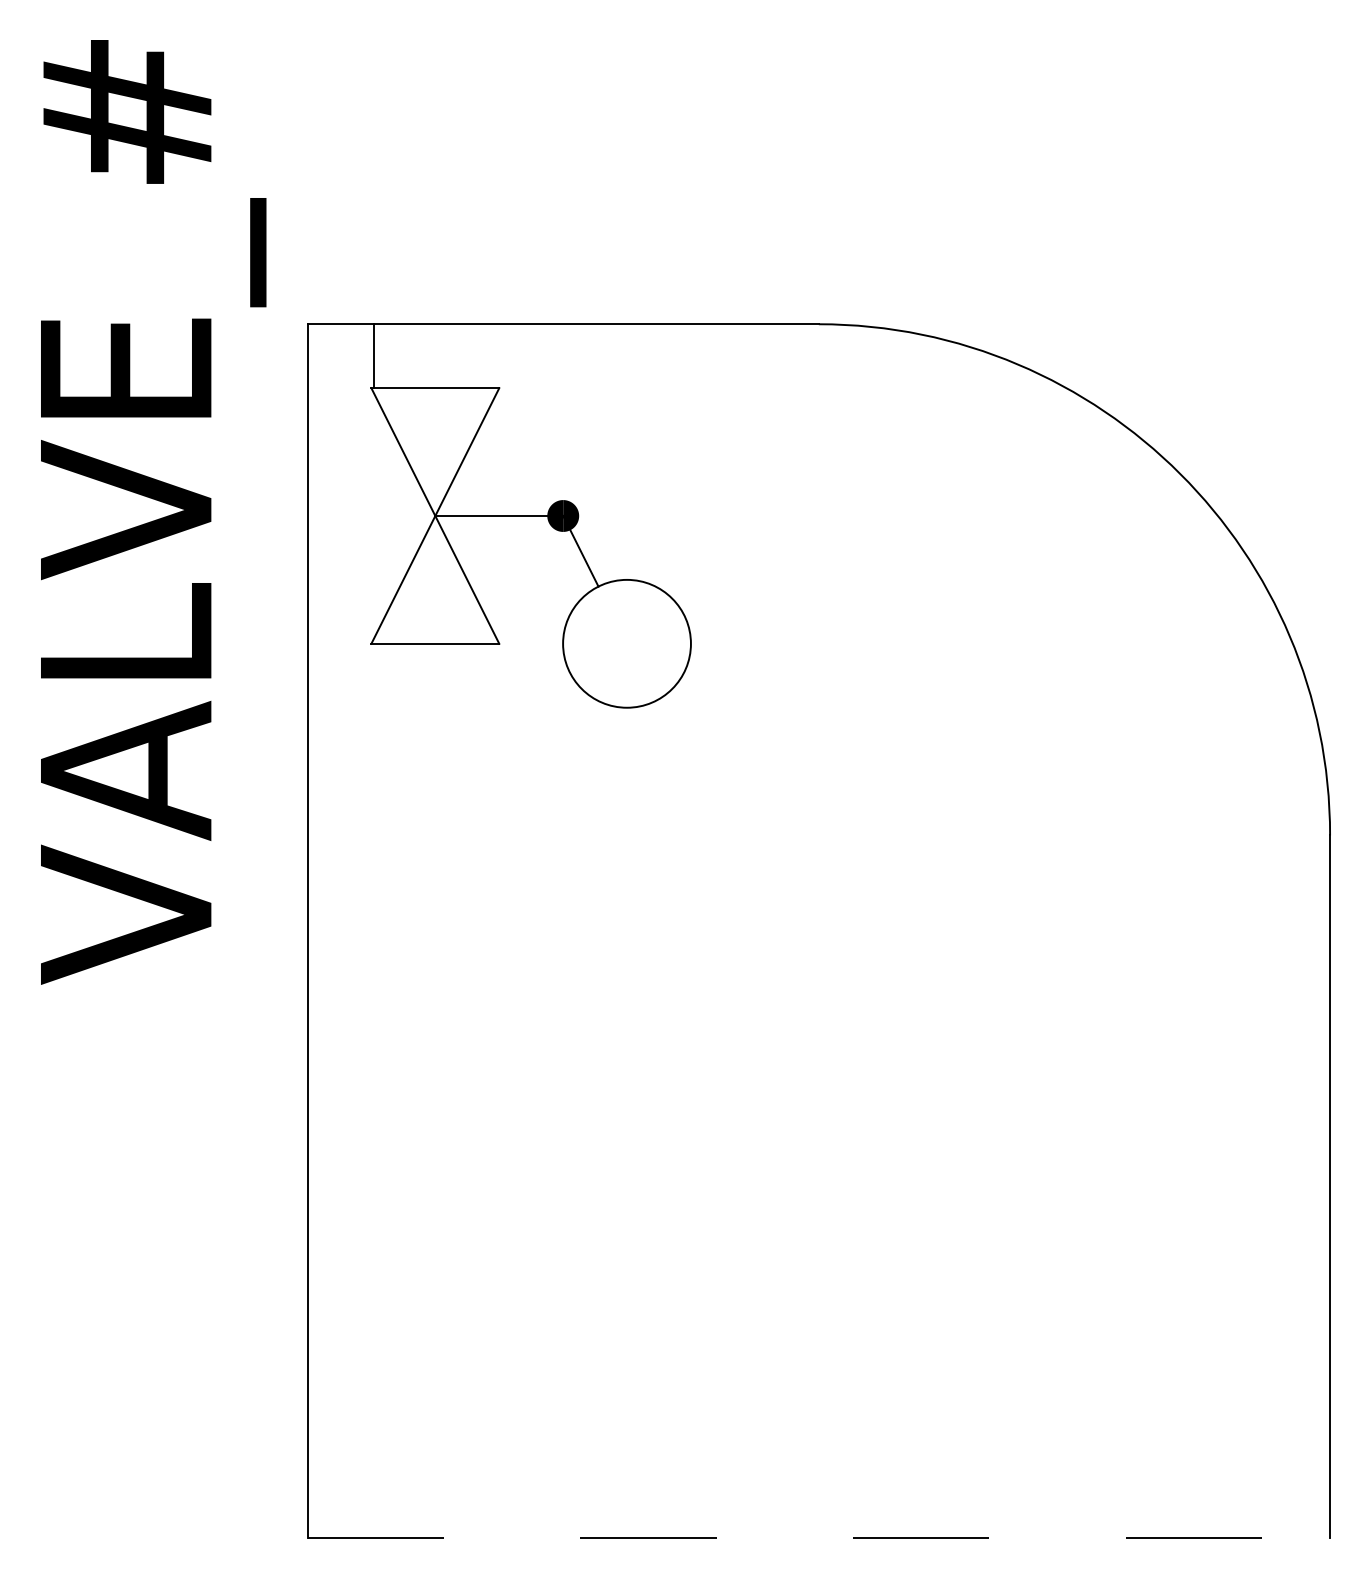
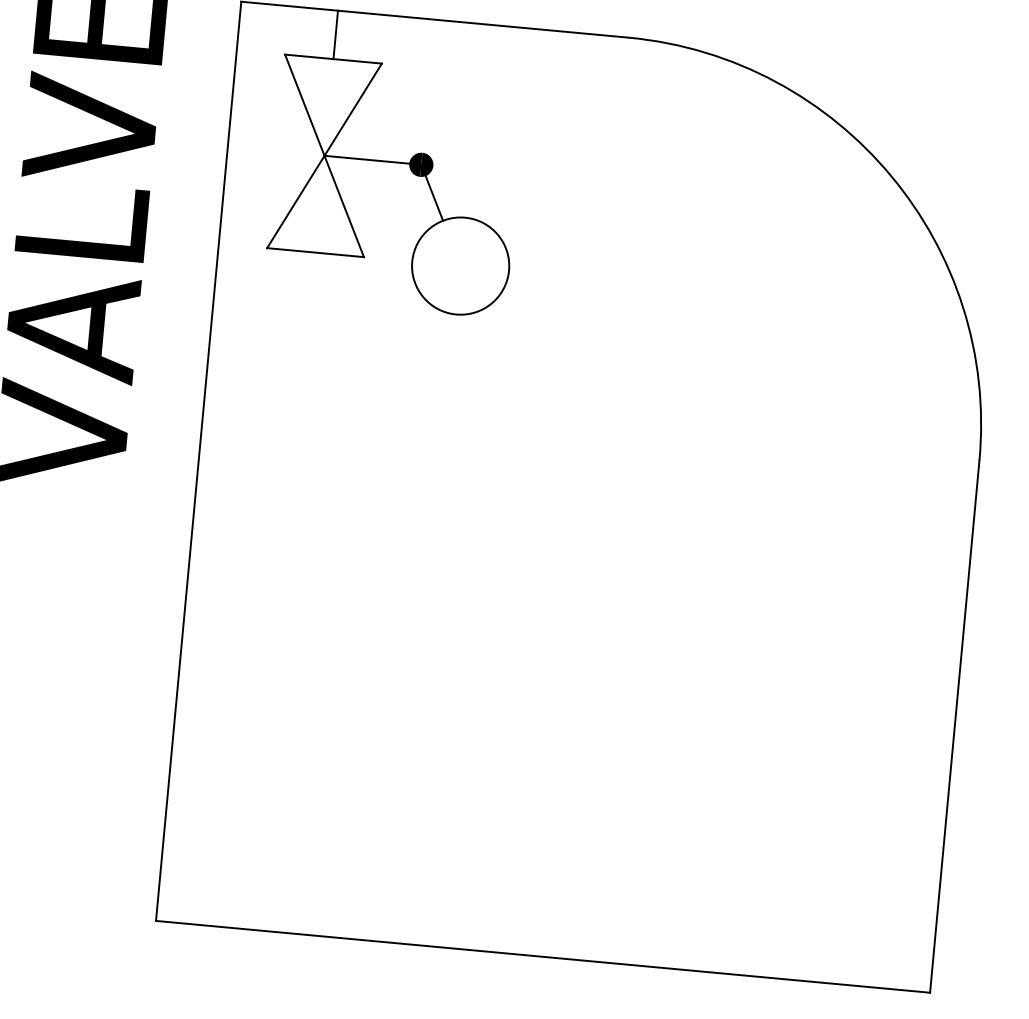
line: (374, 356) -> (335, 35), moved
line: (819, 1538) -> (543, 956), dashed -> solid

